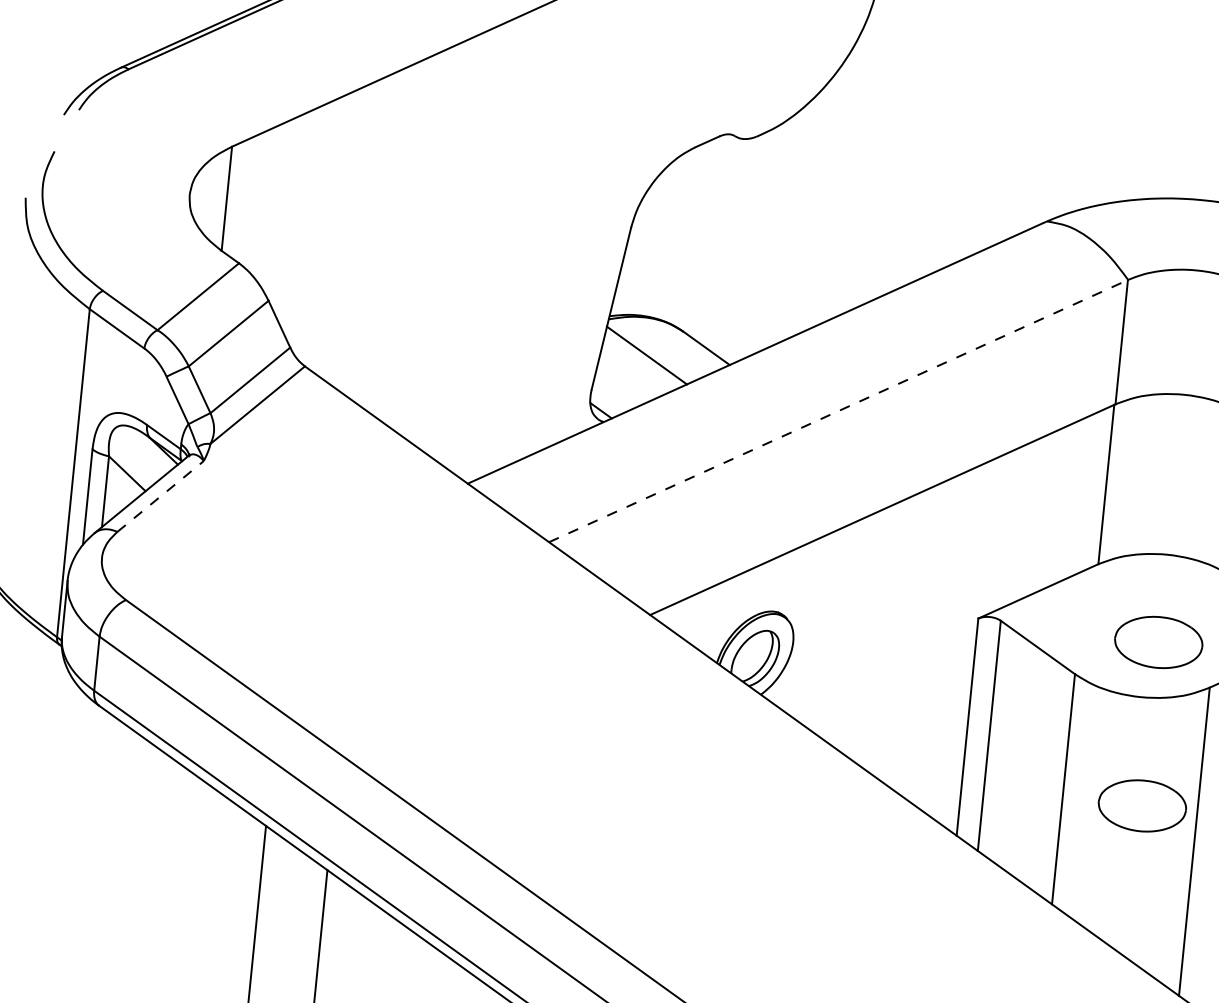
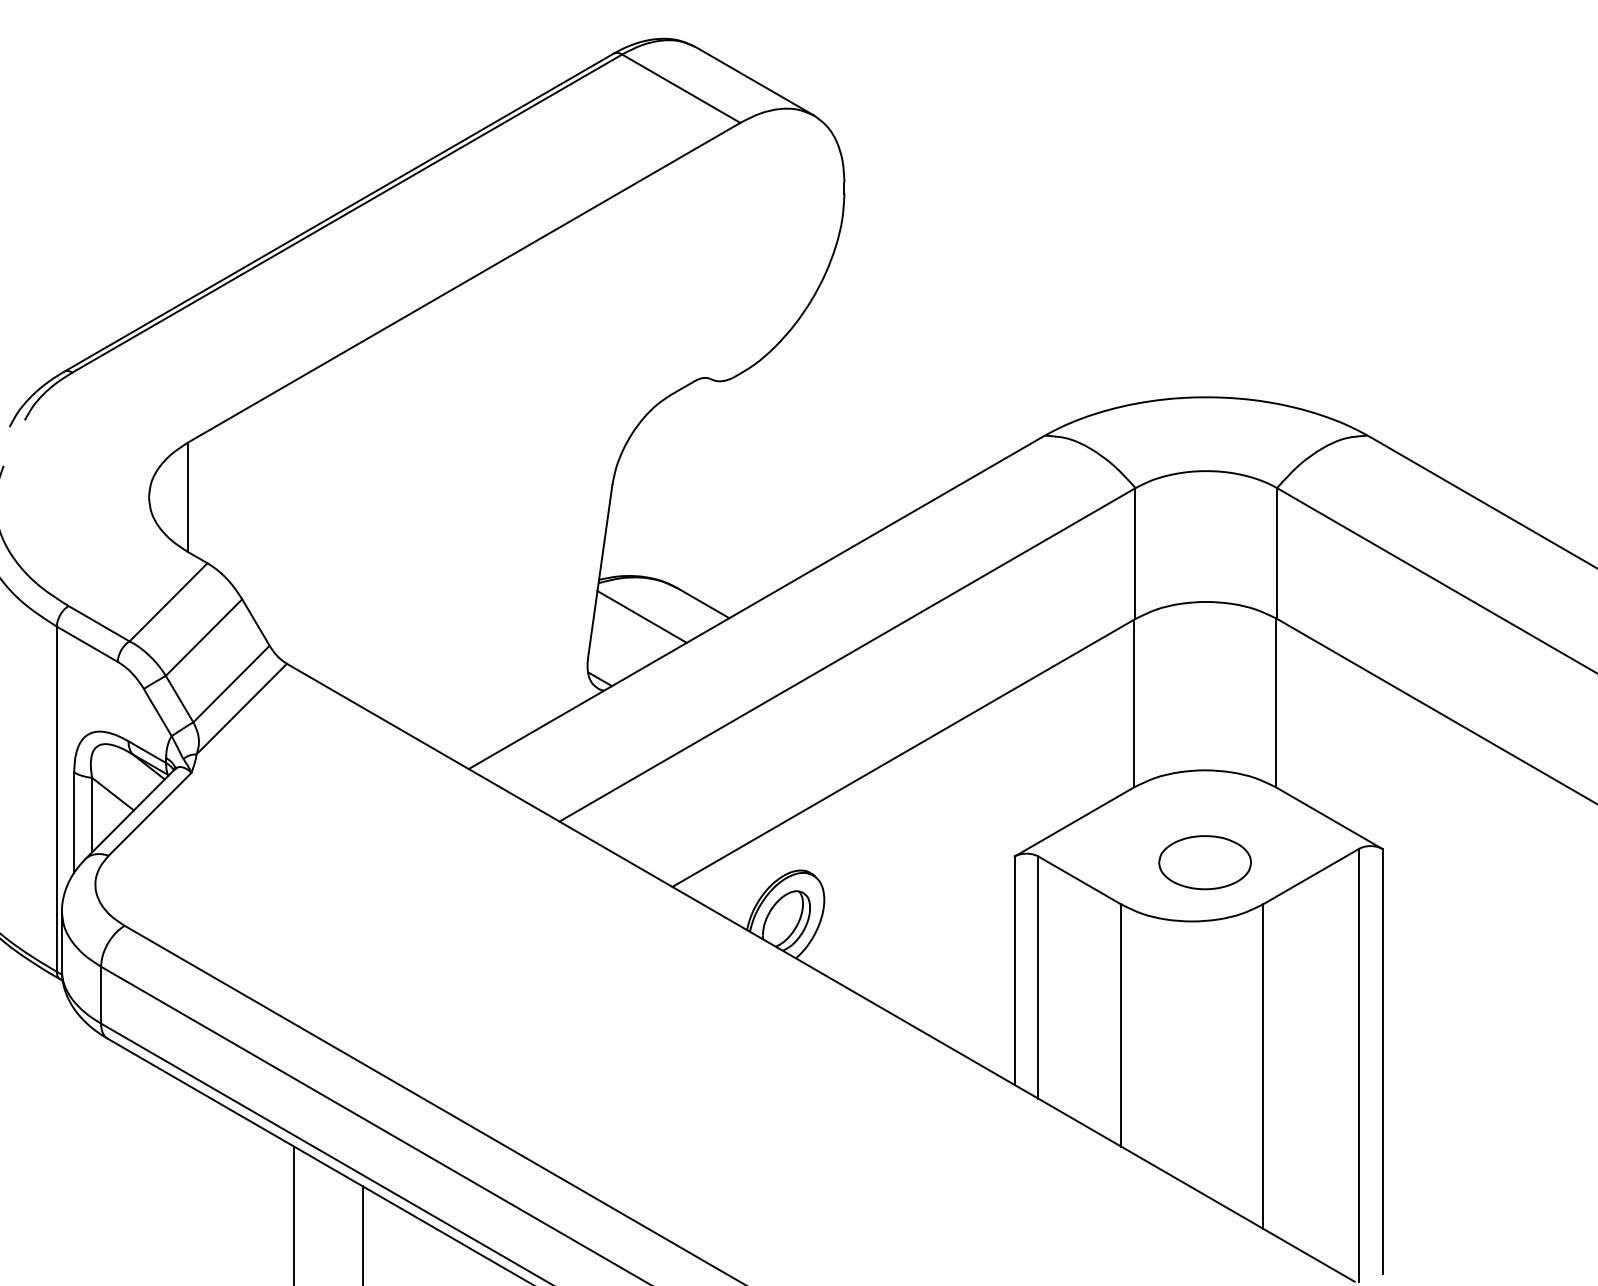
line: (838, 410) -> (847, 654), dashed -> solid
line: (161, 496) -> (150, 814), dashed -> solid
part: (1141, 805) -> (1204, 1034), removed

